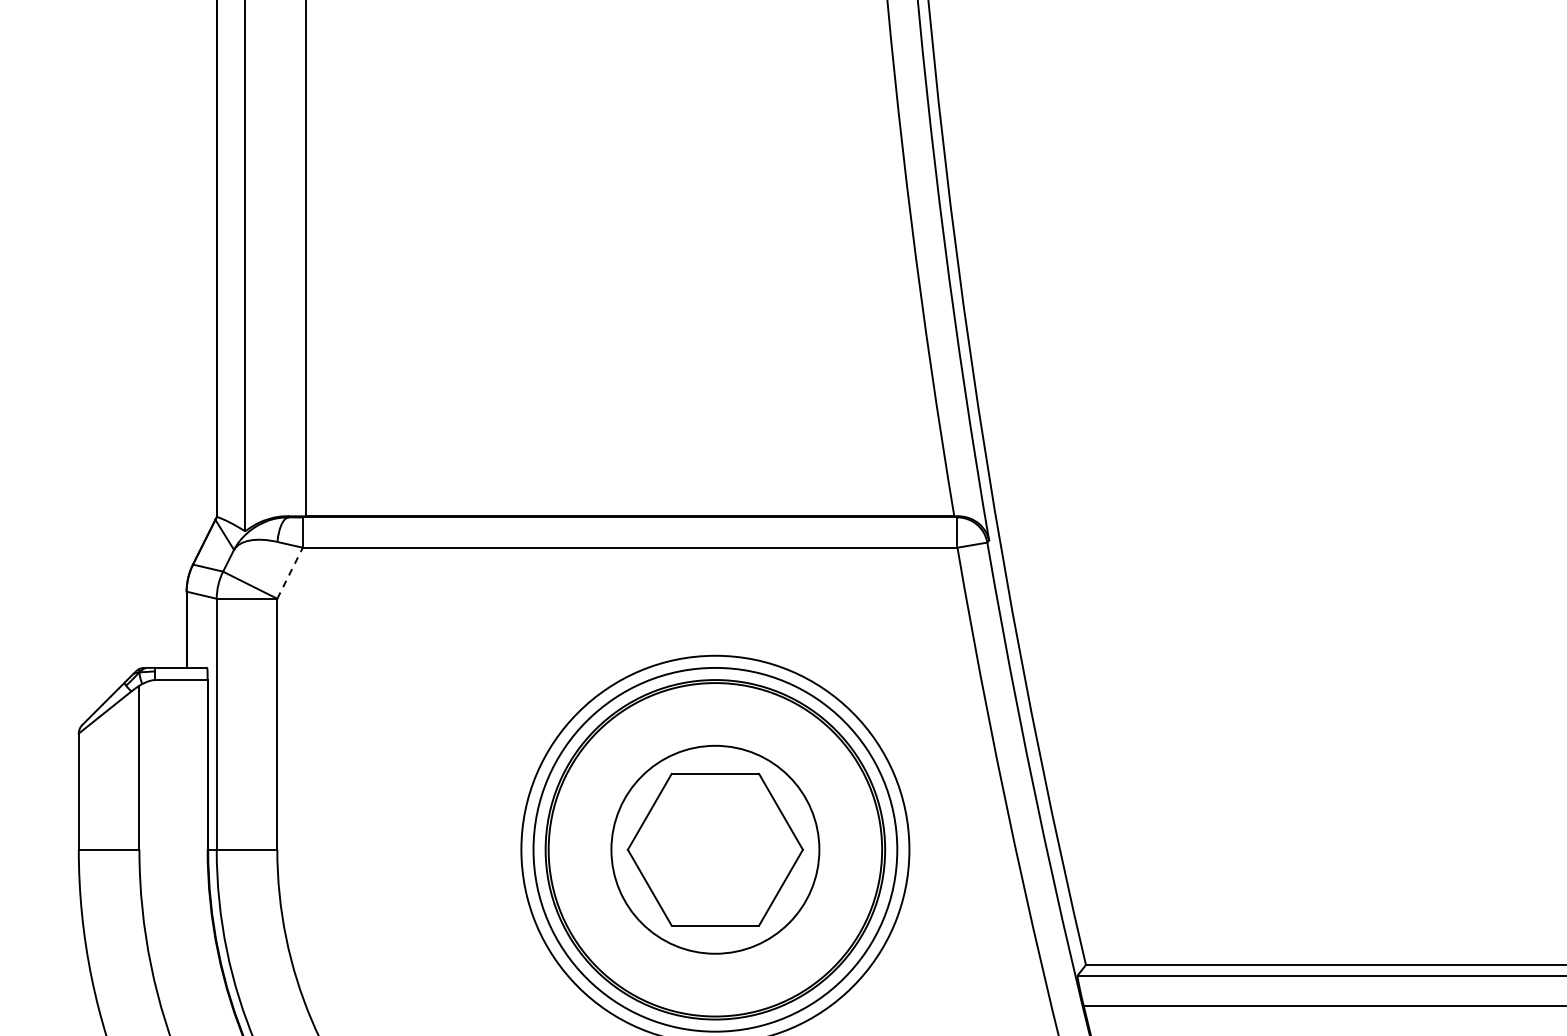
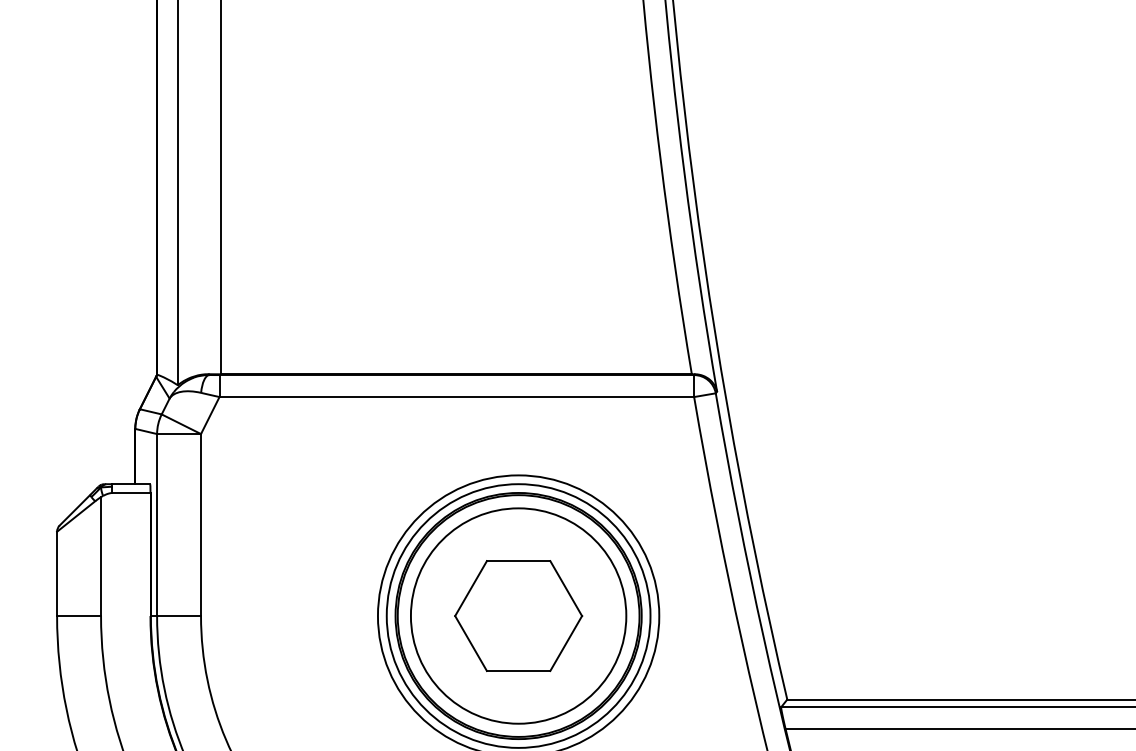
line: (290, 573) -> (210, 415), dashed -> solid
circle: (714, 849) -> (517, 615), size x1.43

